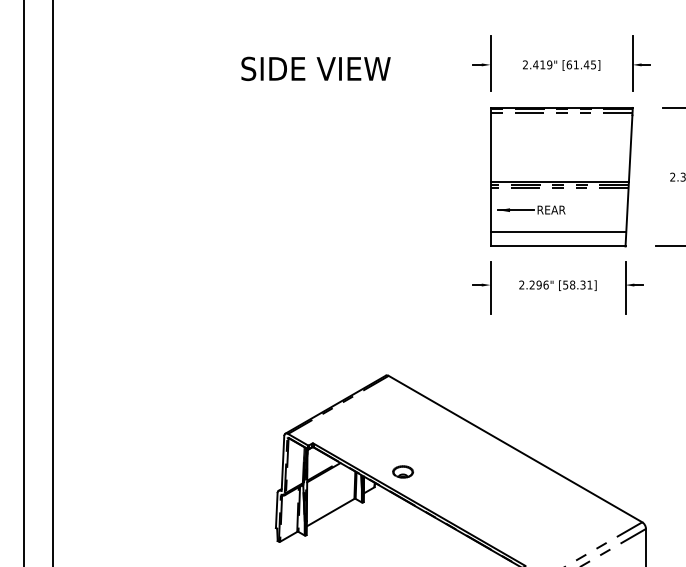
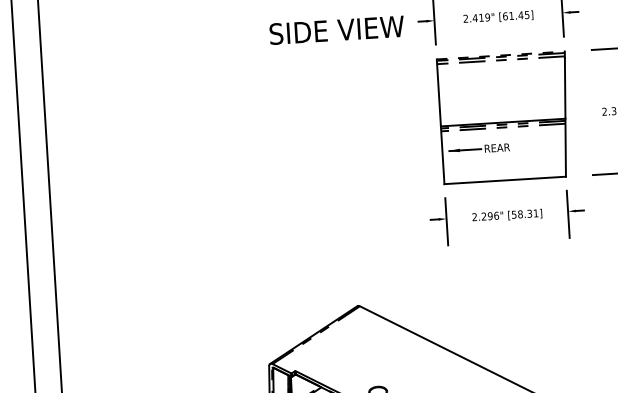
text: (315, 68) -> (336, 29), moved
line: (562, 107) -> (501, 55), solid -> dashed
line: (558, 231) -> (504, 166), removed

